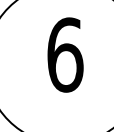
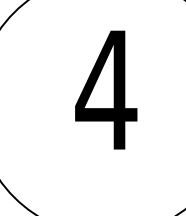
text: (65, 54) -> (106, 89), 6 -> 4

